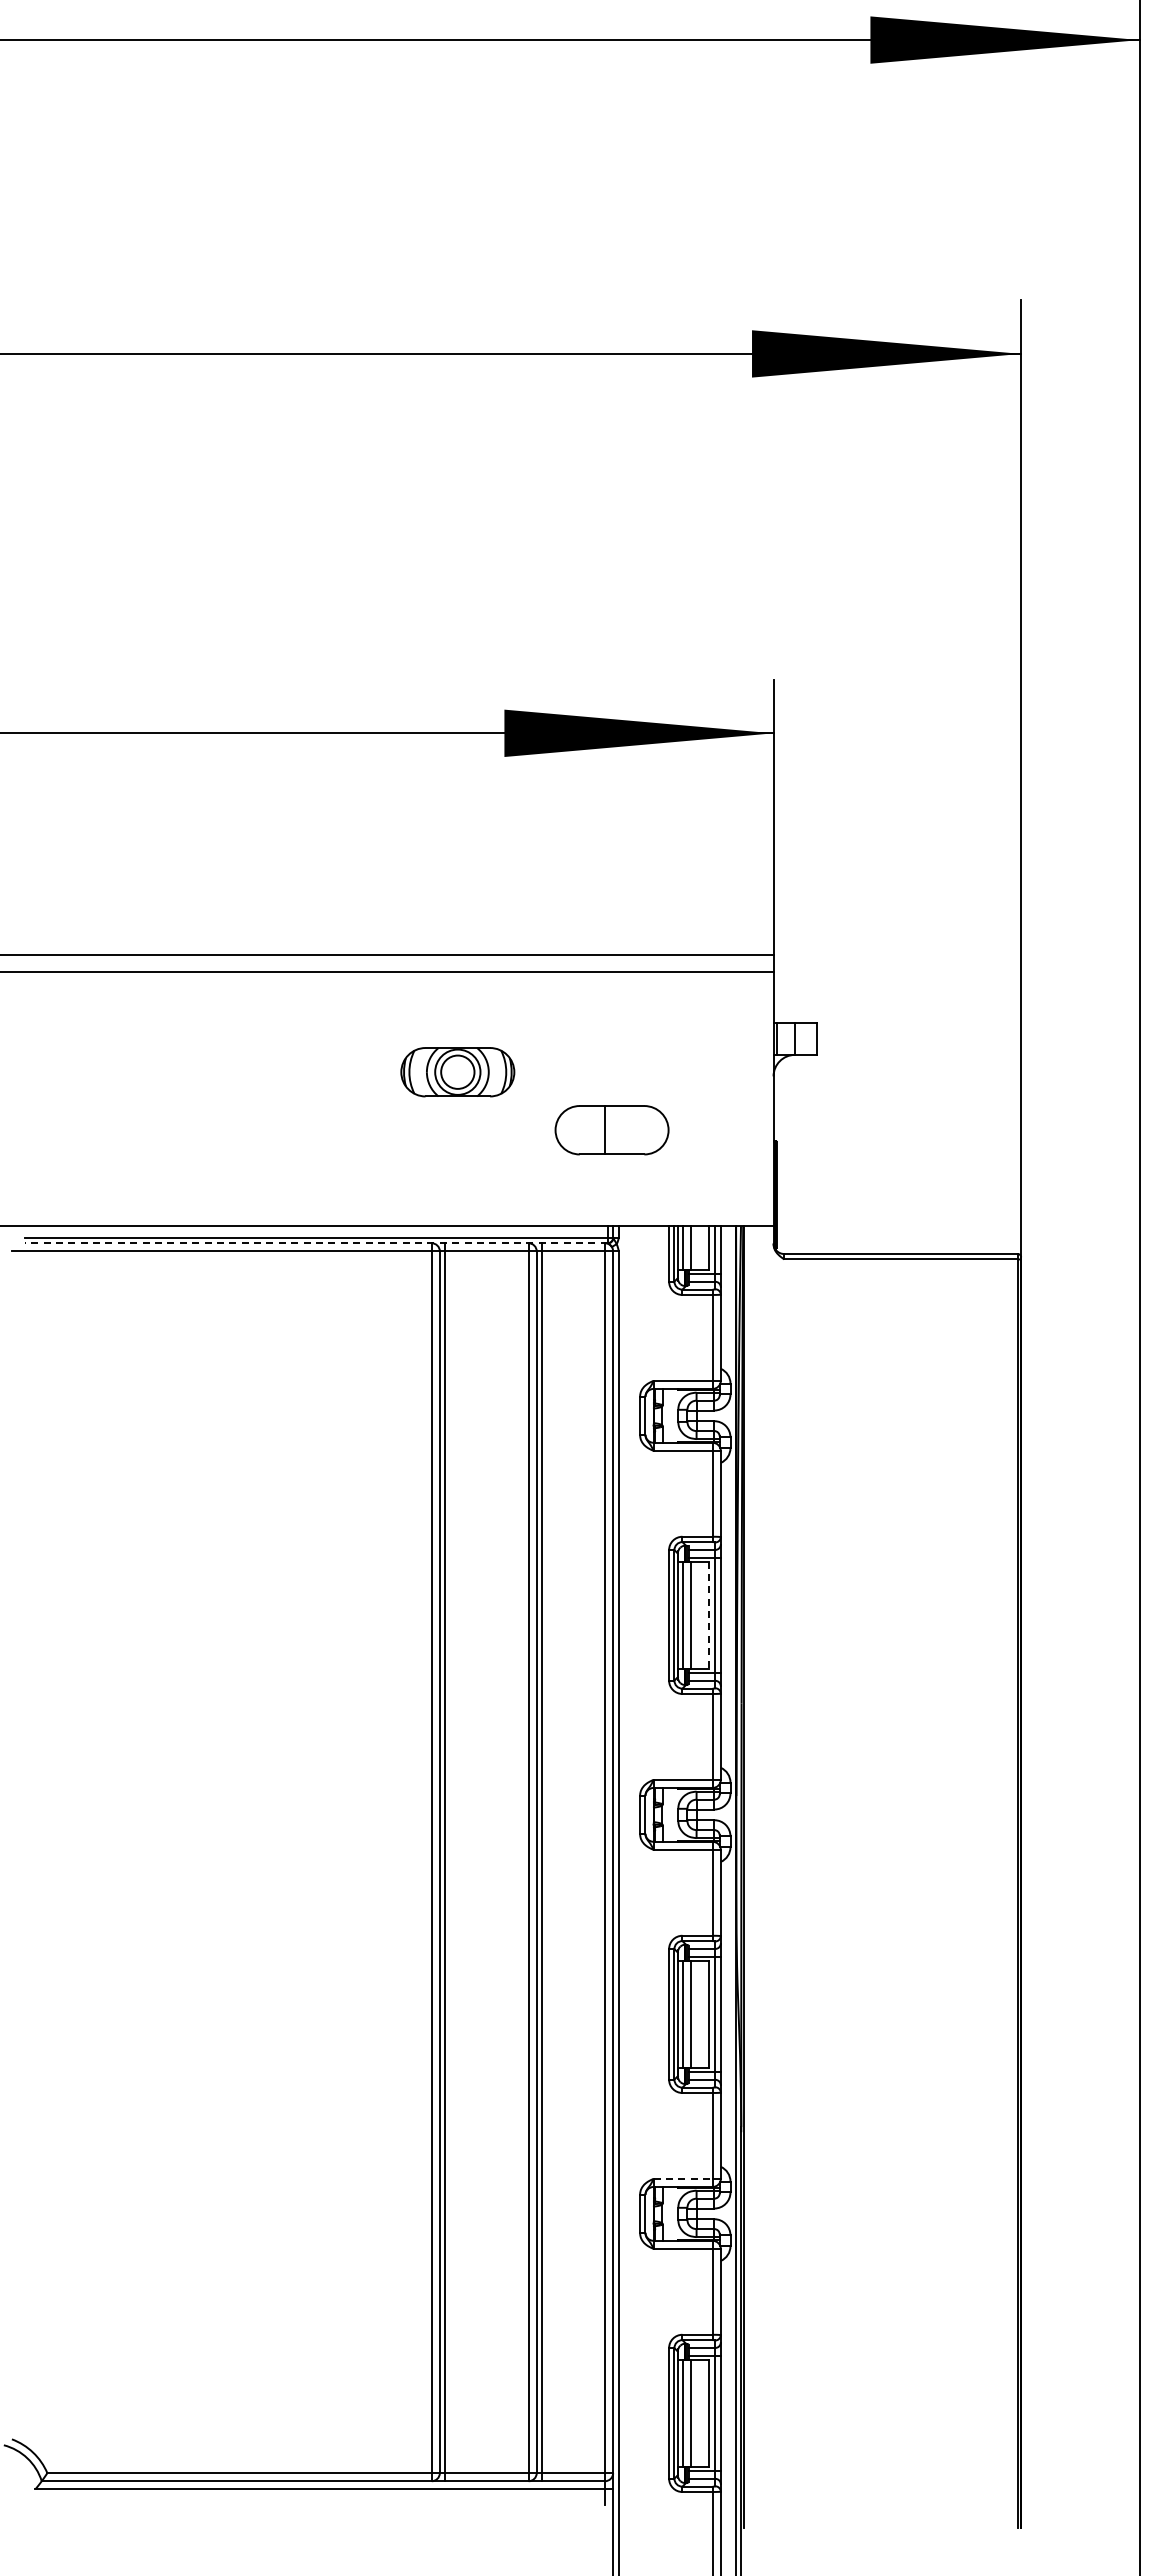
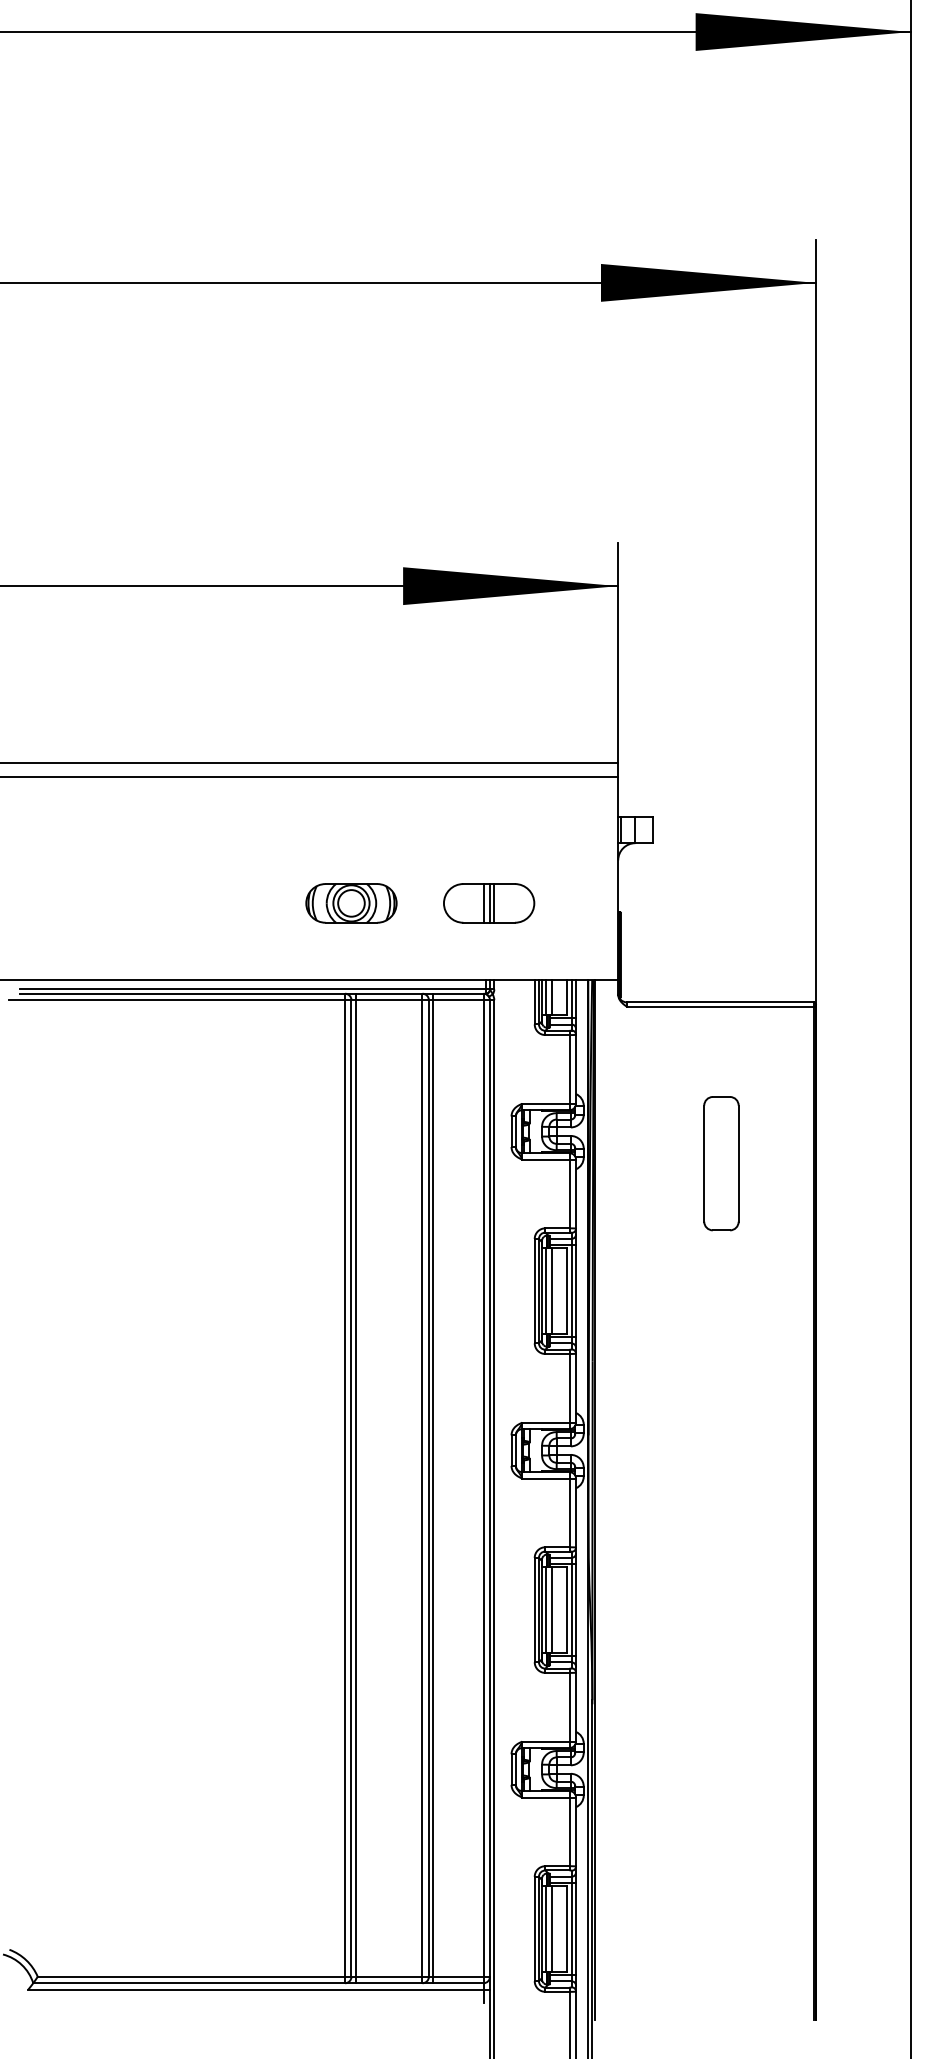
part: (457, 1072) -> (351, 903), moved
line: (613, 1130) -> (490, 903), added
line: (618, 1130) -> (494, 903), added
line: (316, 1243) -> (252, 993), dashed -> solid
part: (902, 1455) -> (721, 1163), added
line: (708, 1615) -> (566, 1291), dashed -> solid
line: (683, 2178) -> (546, 1741), dashed -> solid

